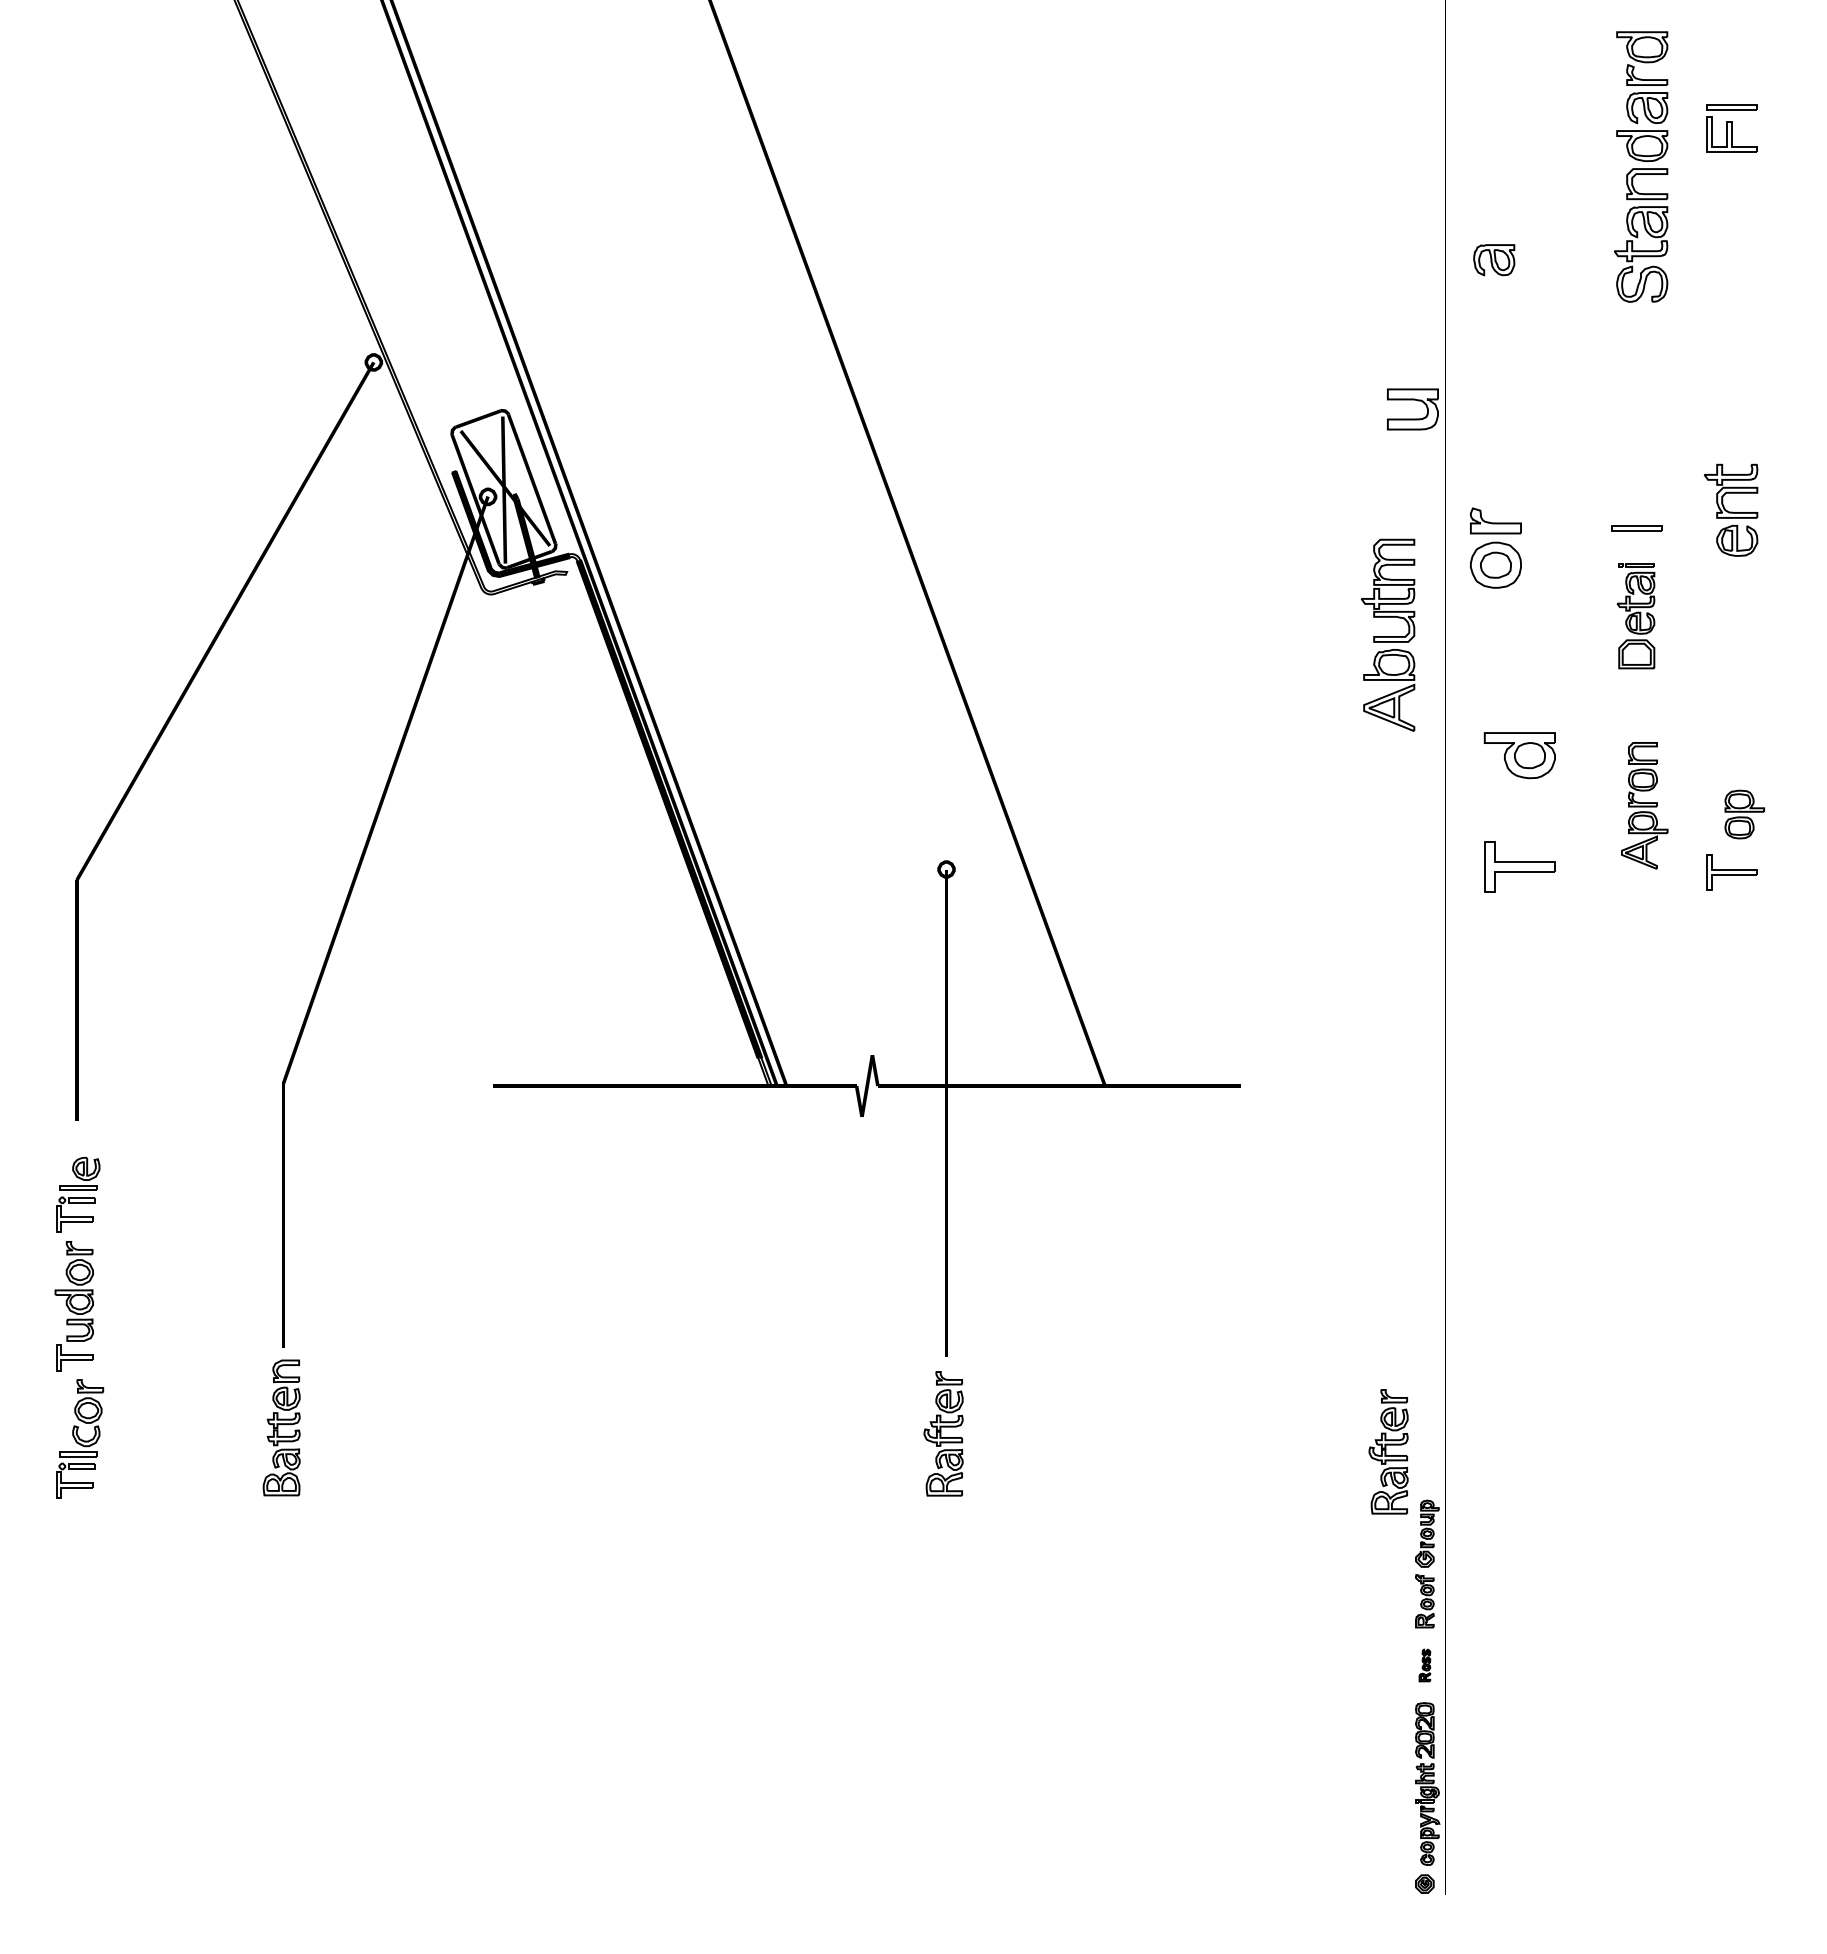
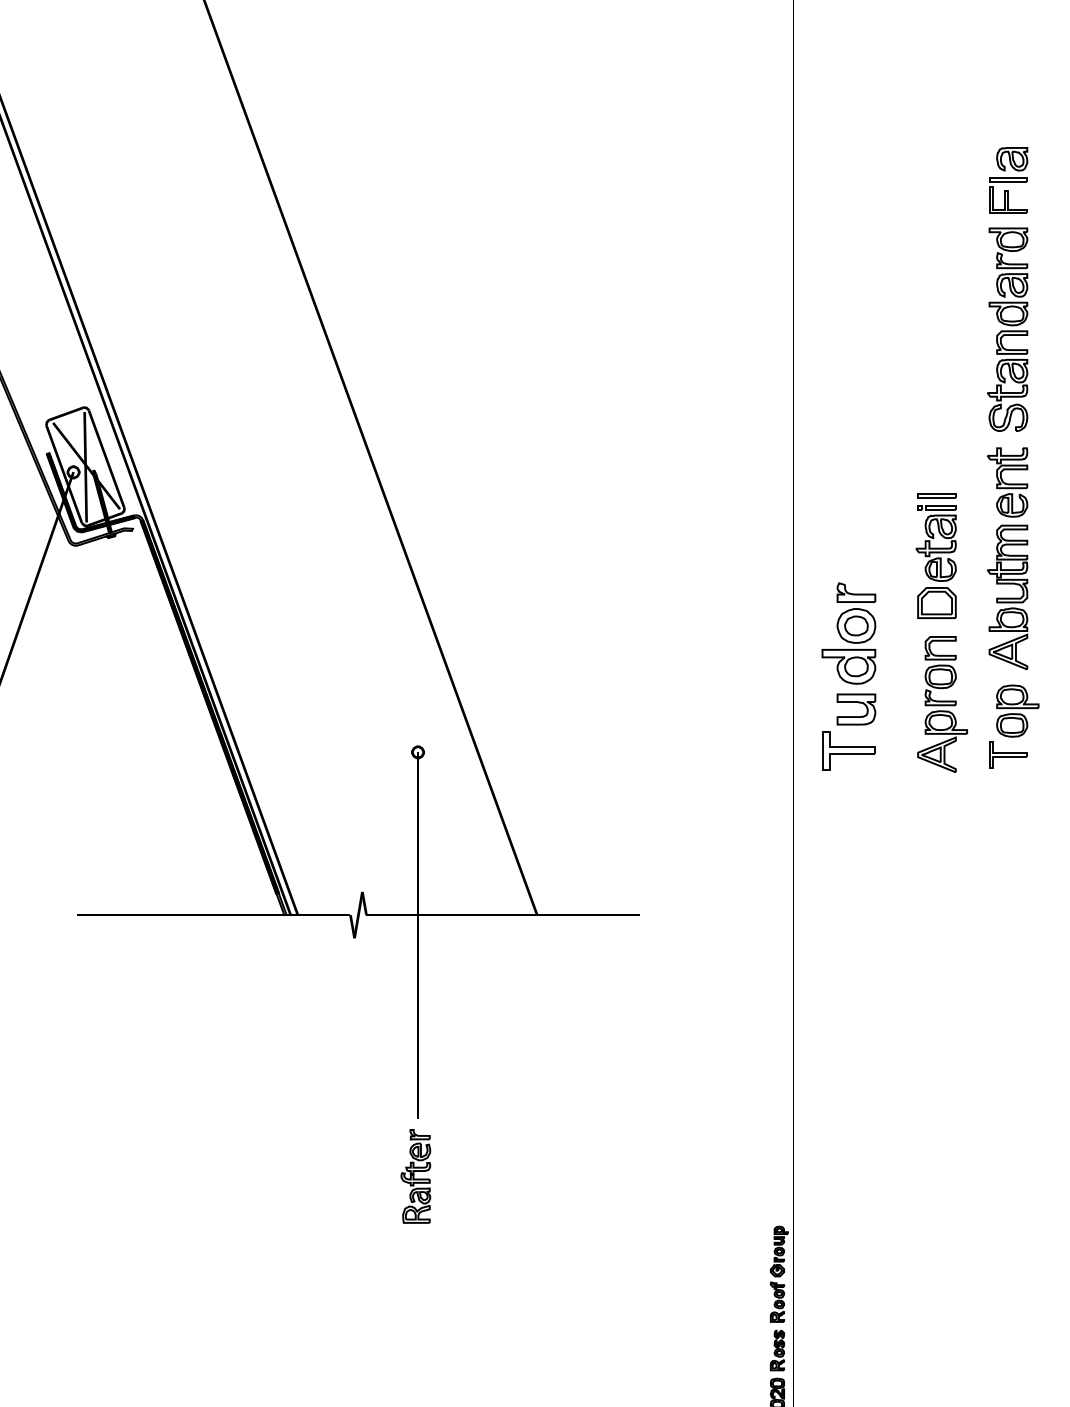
part: (1640, 166) -> (1007, 329), moved
part: (1494, 260) -> (1012, 159), moved
part: (1412, 400) -> (856, 702), moved
part: (1495, 547) -> (856, 612), moved
part: (1635, 615) -> (935, 561), size x1.43
part: (1387, 634) -> (1007, 596), moved
part: (1644, 805) -> (942, 704), size x1.43
part: (1744, 814) -> (1017, 711), size x1.43
part: (1388, 1451) -> (750, 1189), removed
part: (1424, 1665) -> (777, 1350), size x1.67

